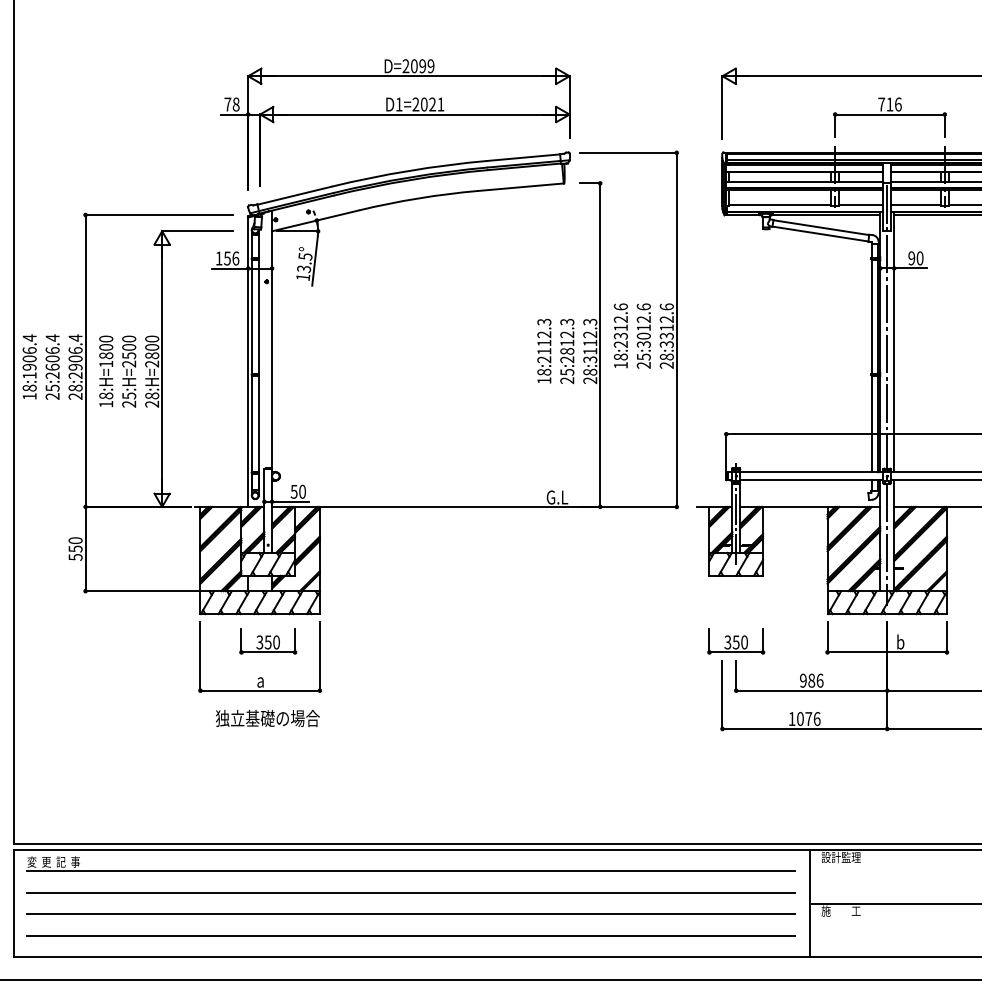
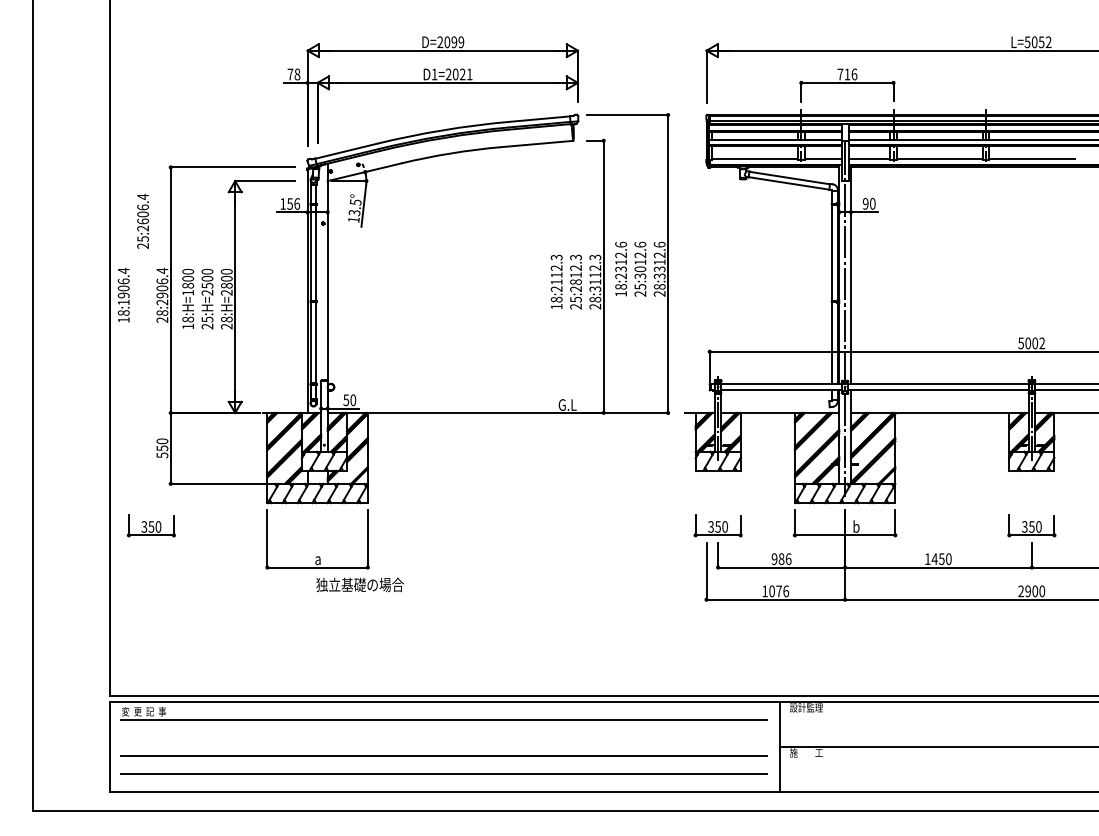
text: (51, 366) -> (142, 220), moved
part: (268, 640) -> (151, 525), moved
text: (267, 717) -> (359, 584), moved
line: (410, 892) -> (444, 737), removed

